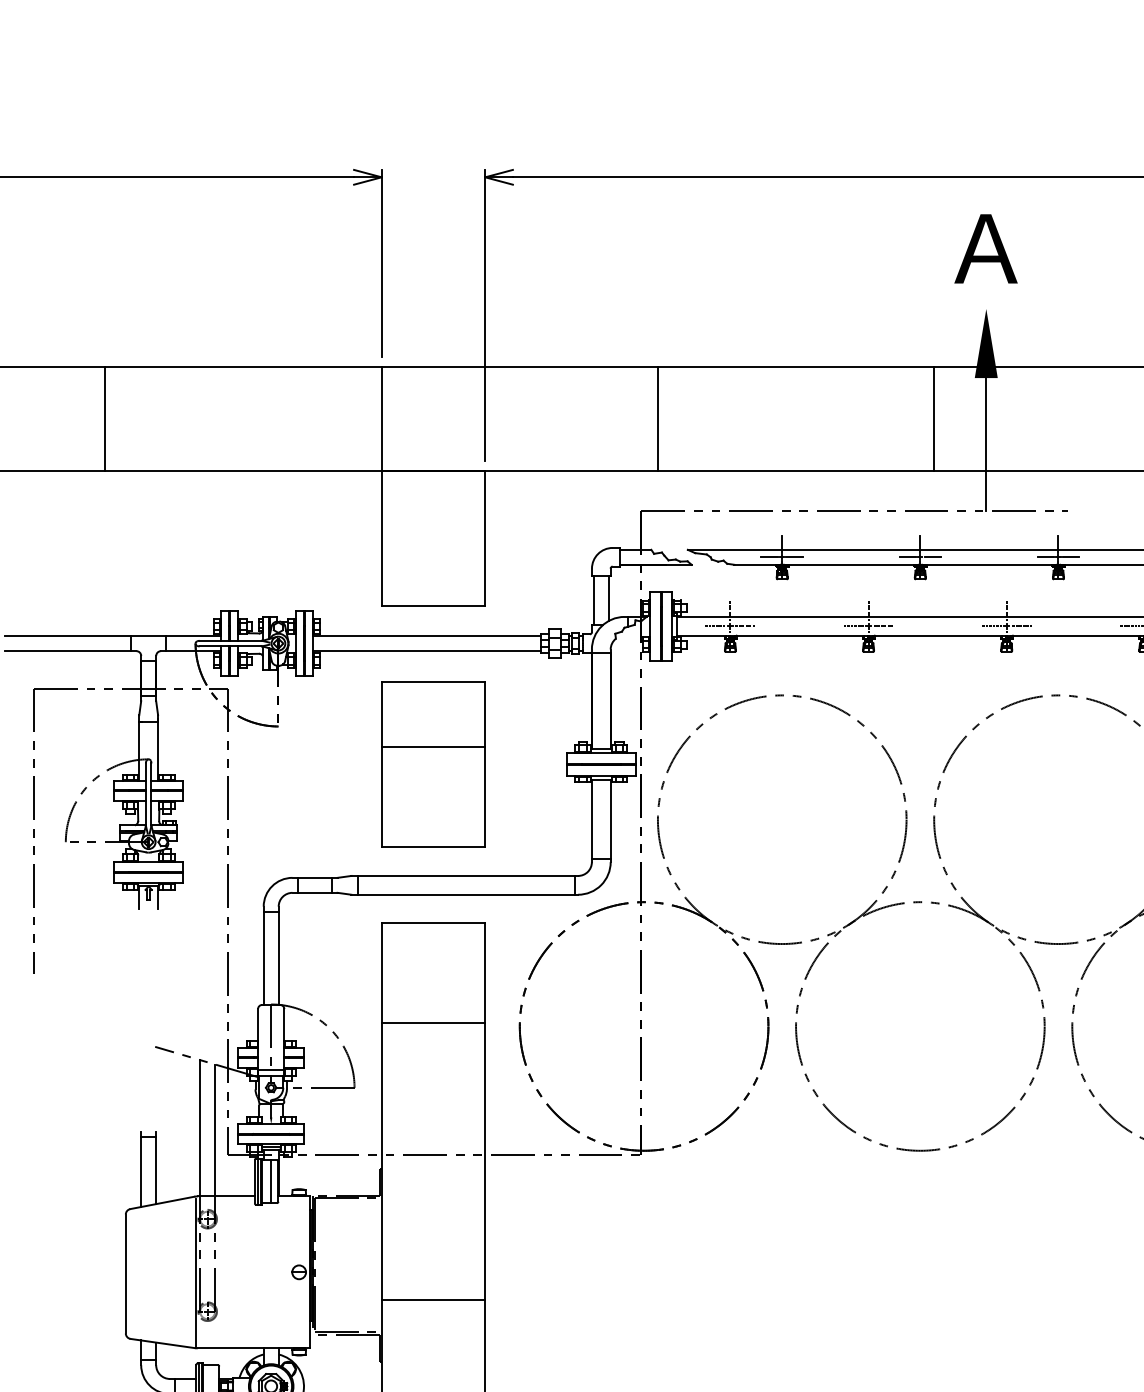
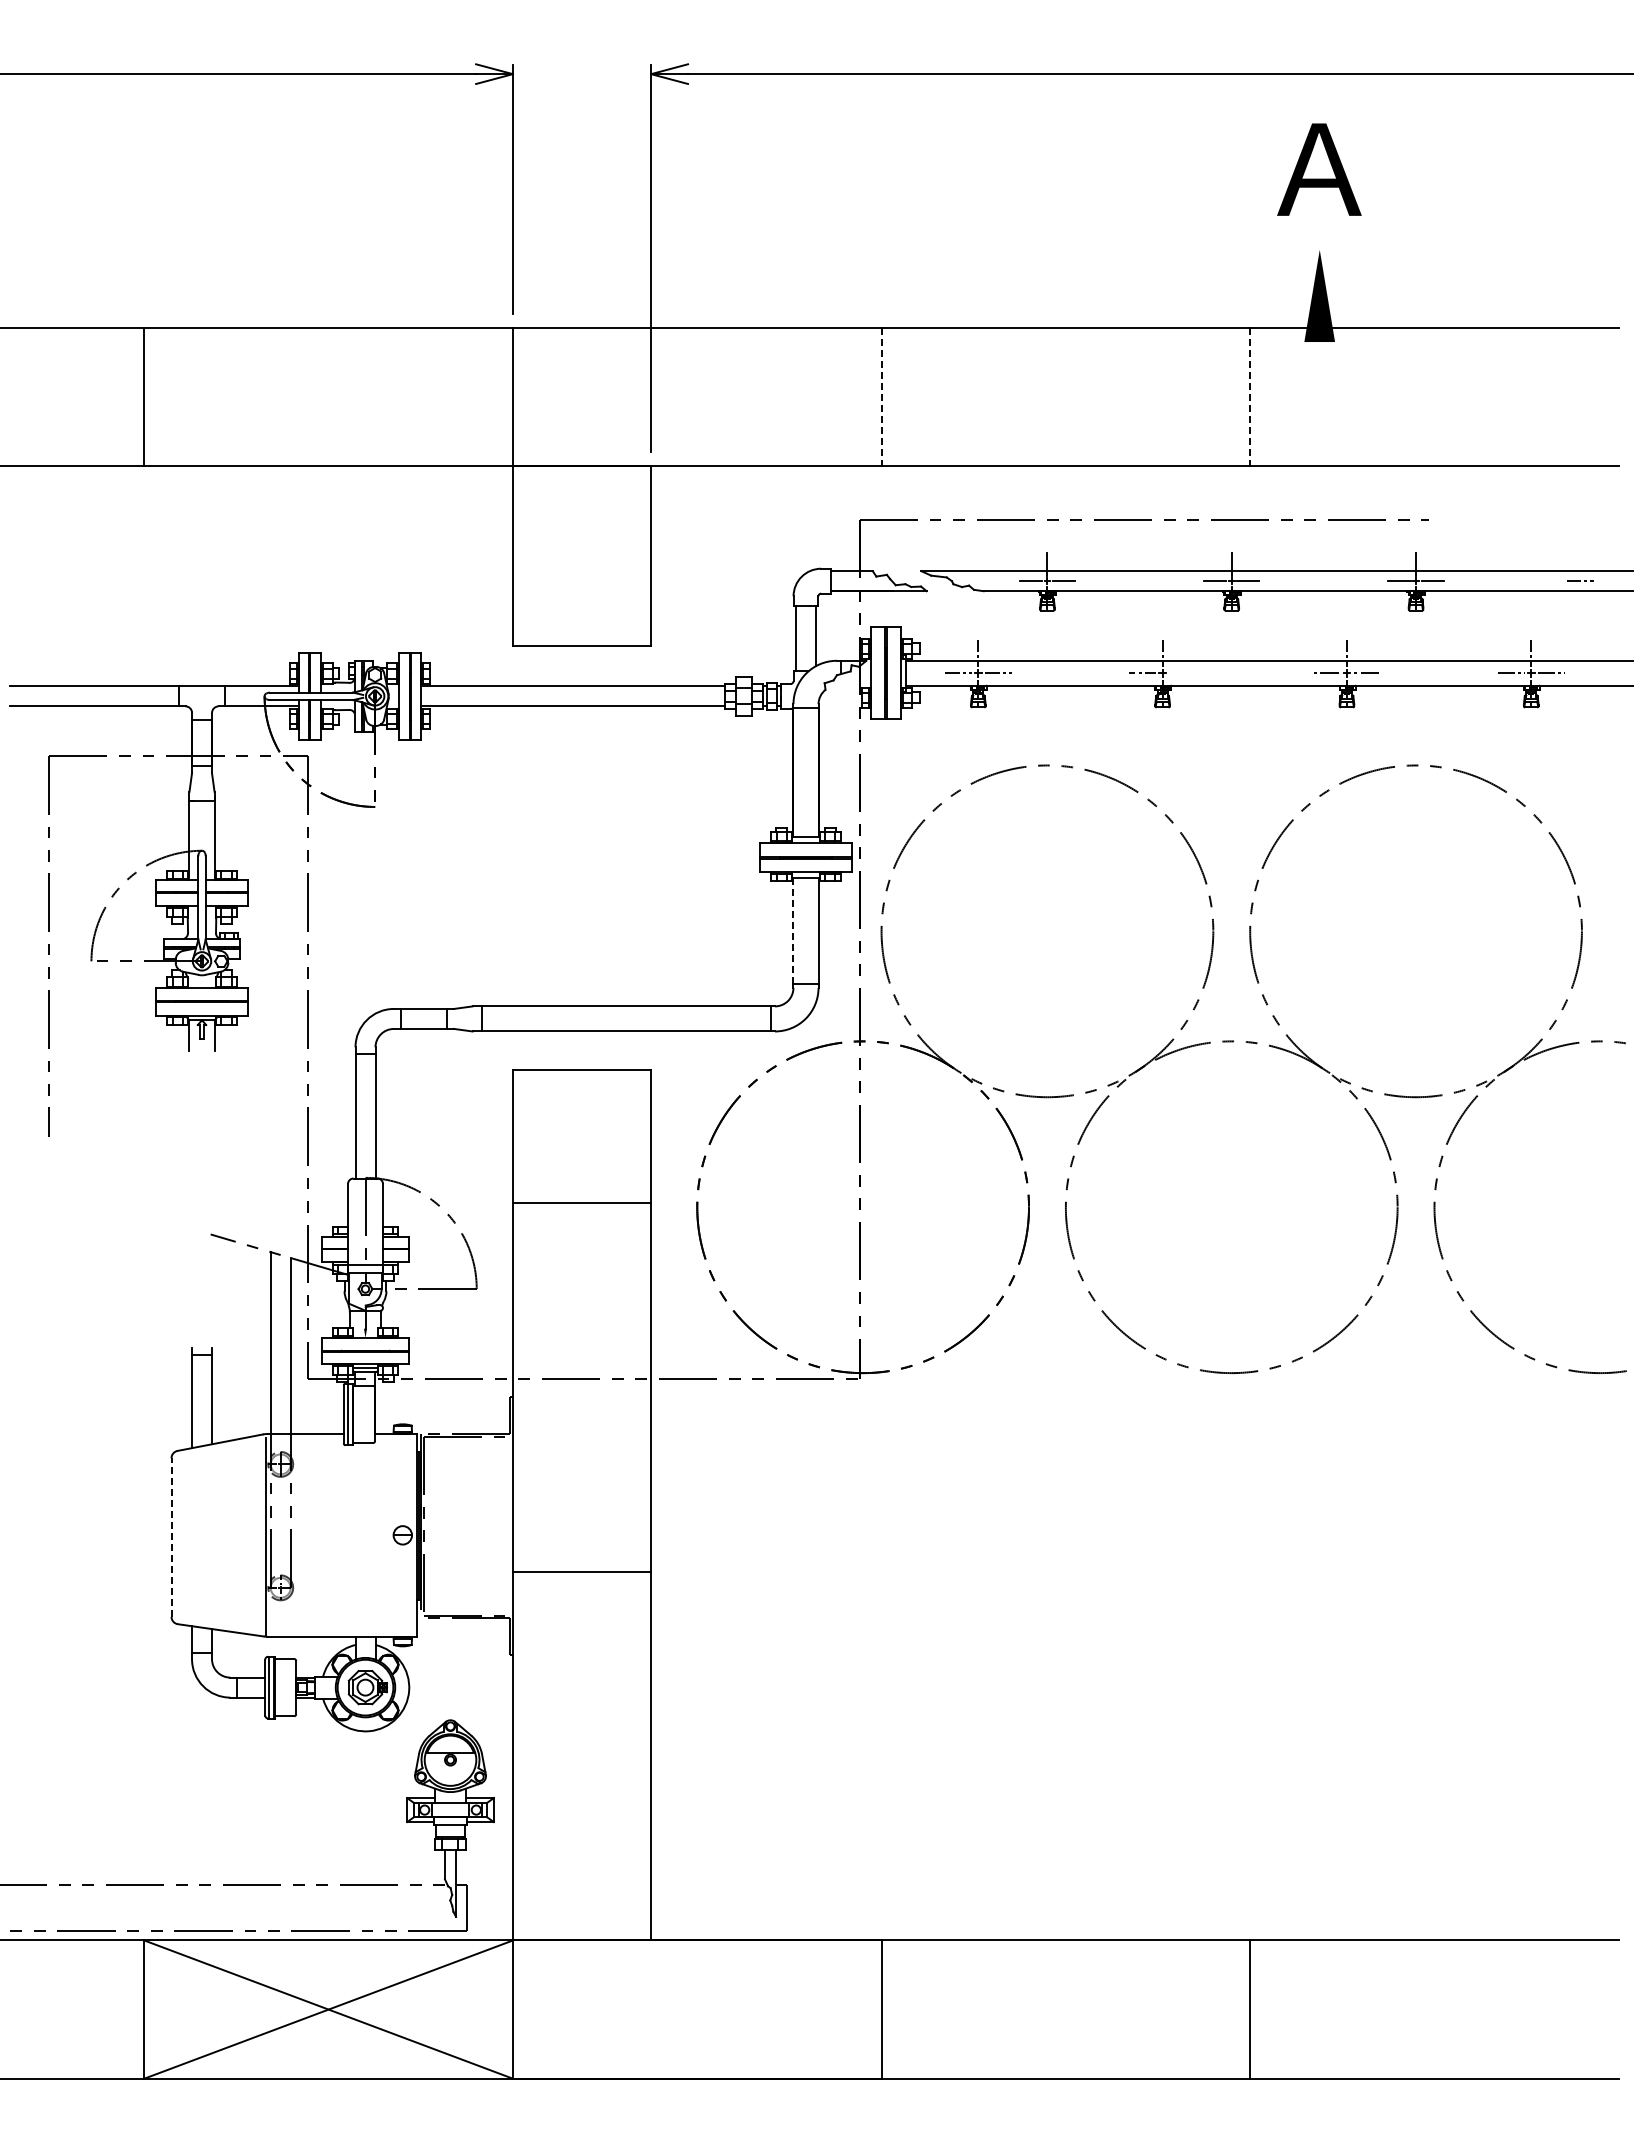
line: (657, 419) -> (881, 397), solid -> dashed
line: (934, 419) -> (1250, 397), solid -> dashed
line: (986, 444) -> (1319, 430), removed
line: (883, 626) -> (1182, 673), removed
part: (433, 764) -> (581, 857), removed
line: (591, 819) -> (793, 930), solid -> dashed
line: (271, 1181) -> (365, 1414), removed
line: (125, 1273) -> (171, 1537), solid -> dashed

